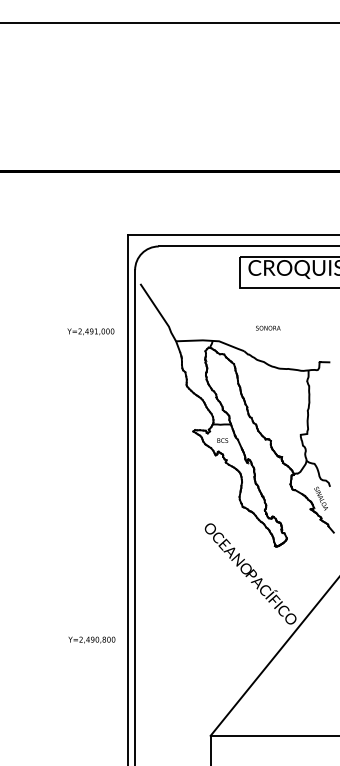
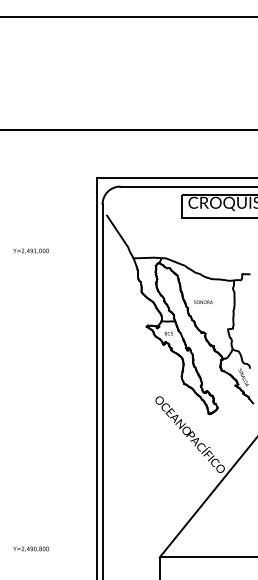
text: (268, 327) -> (203, 301), moved
text: (90, 331) -> (30, 250), moved
text: (91, 639) -> (30, 548), moved

